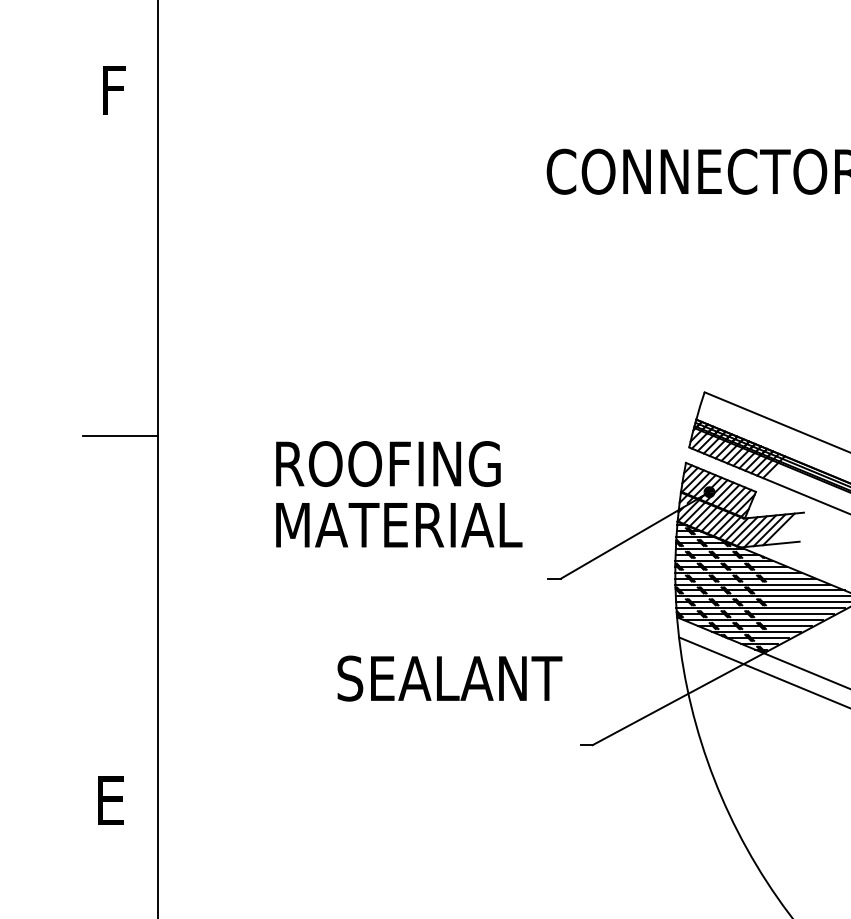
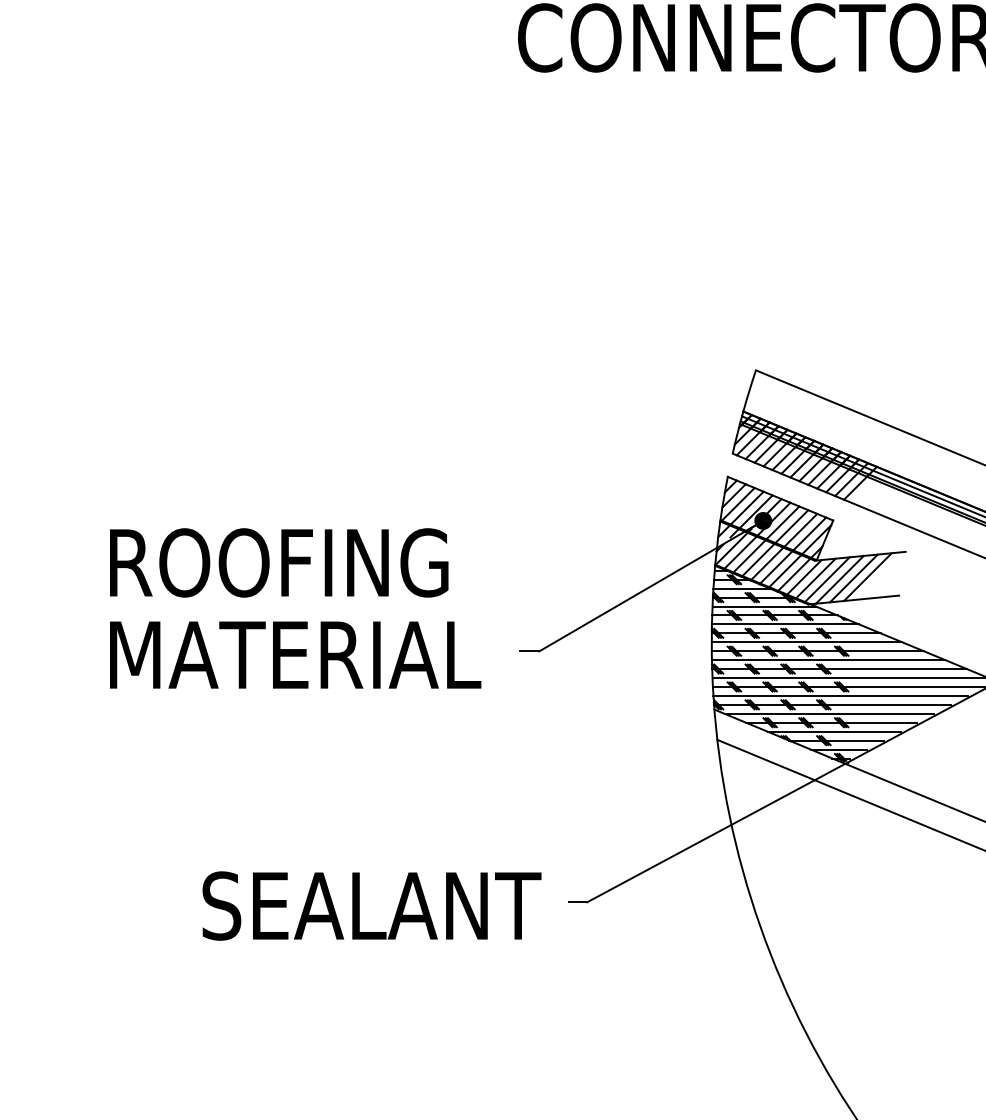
text: (399, 494) -> (295, 608), moved
text: (449, 678) -> (371, 905), moved

